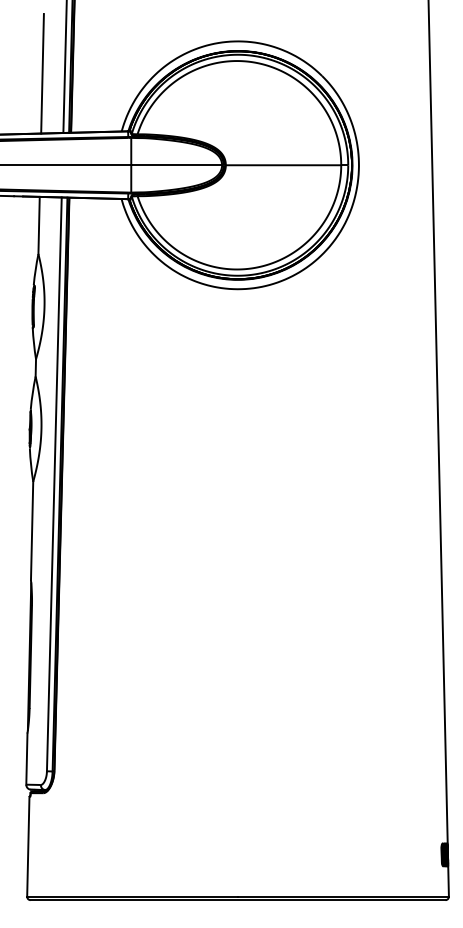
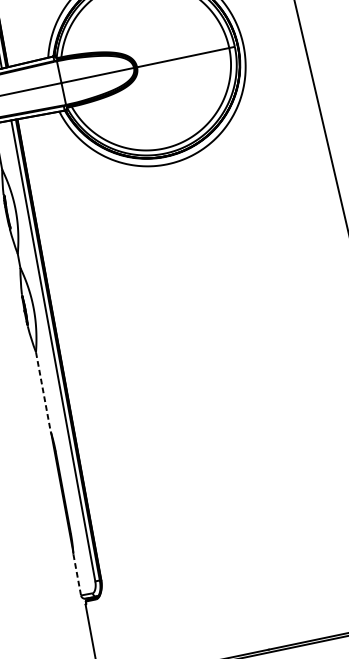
line: (32, 531) -> (43, 392), solid -> dashed
line: (26, 759) -> (76, 575), solid -> dashed

